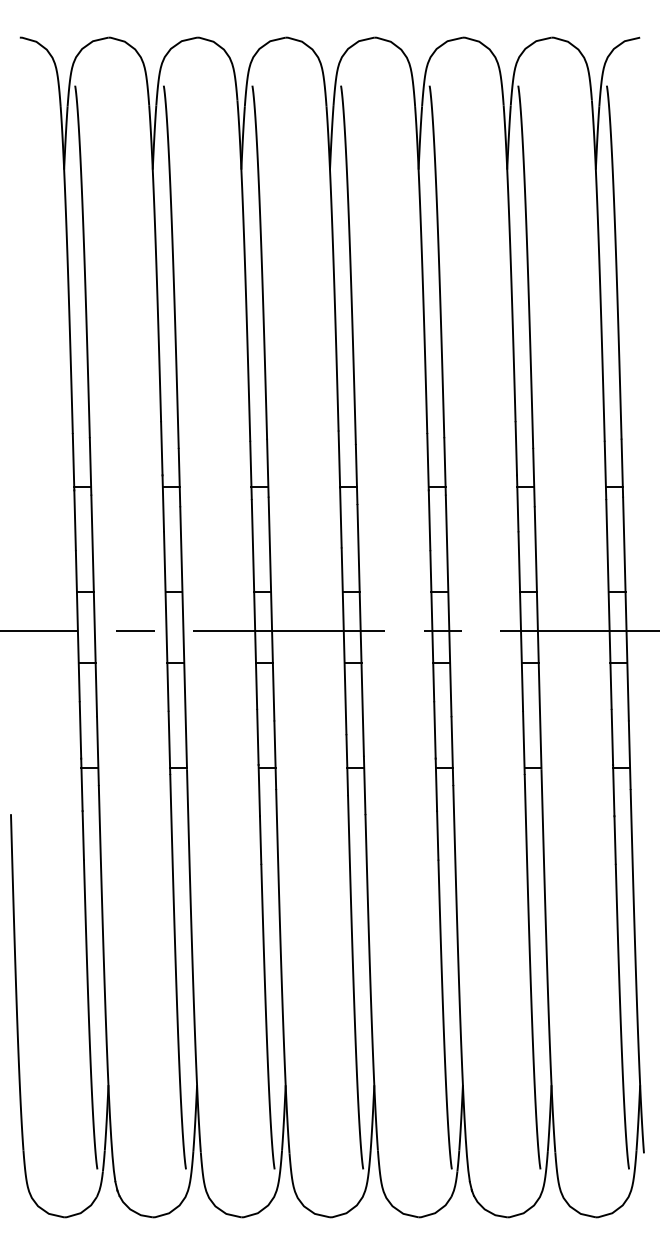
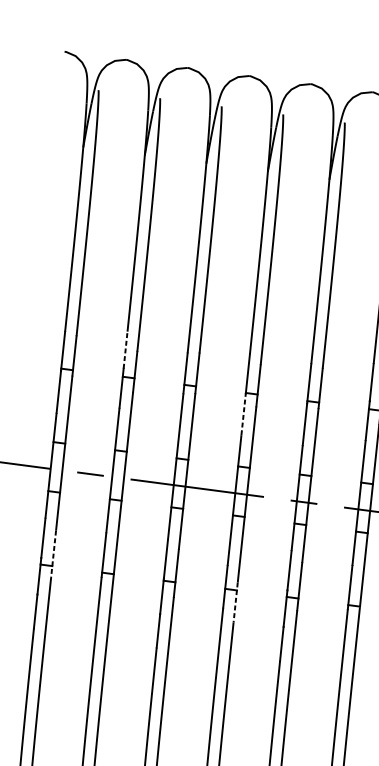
line: (161, 448) -> (125, 349), solid -> dashed
line: (340, 517) -> (243, 414), solid -> dashed
line: (97, 751) -> (53, 554), solid -> dashed
line: (364, 785) -> (235, 602), solid -> dashed

